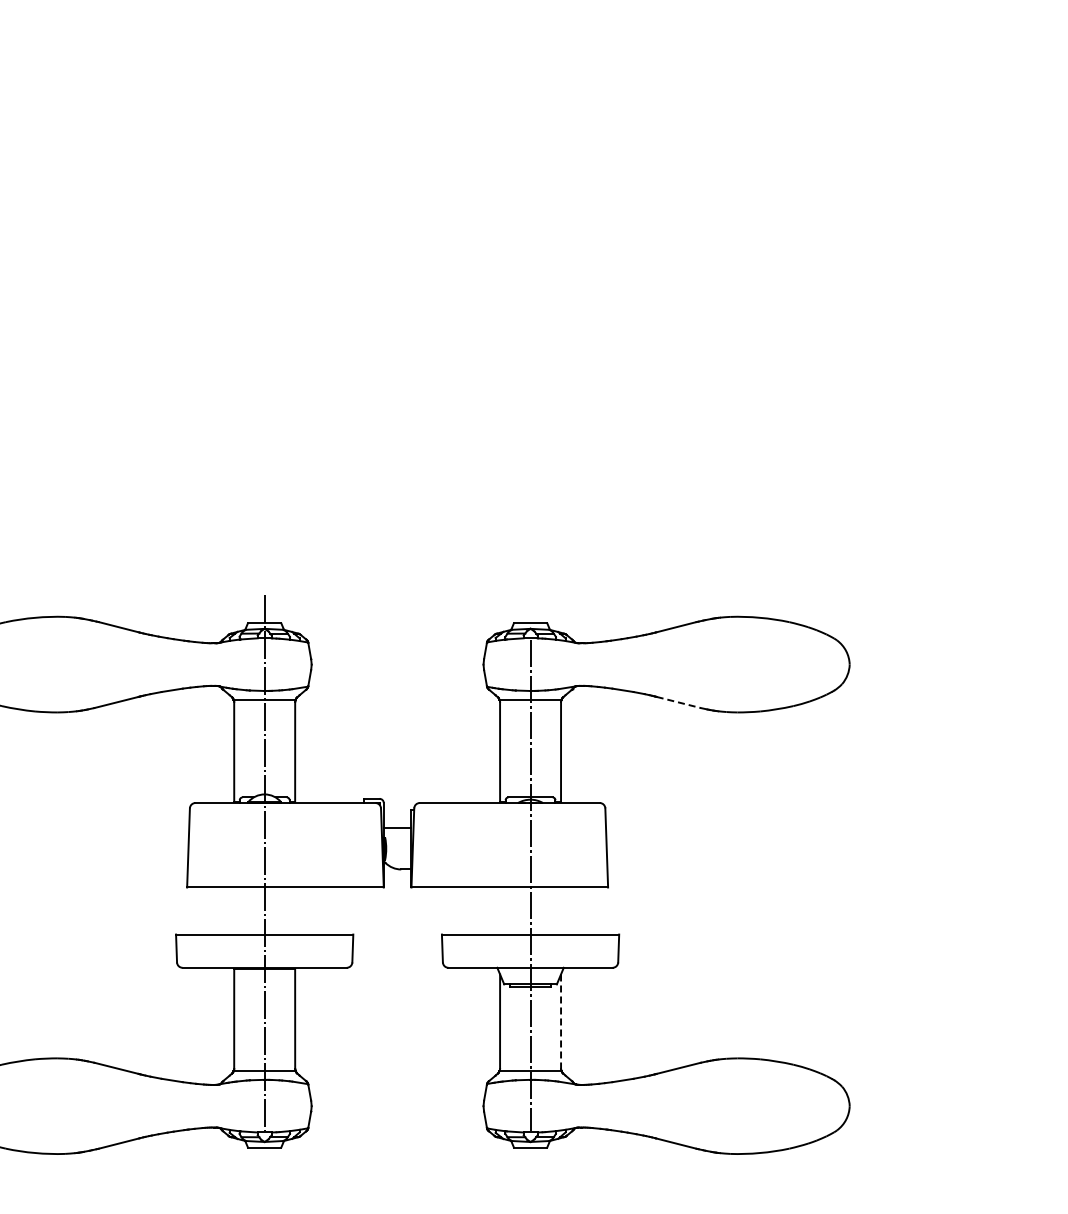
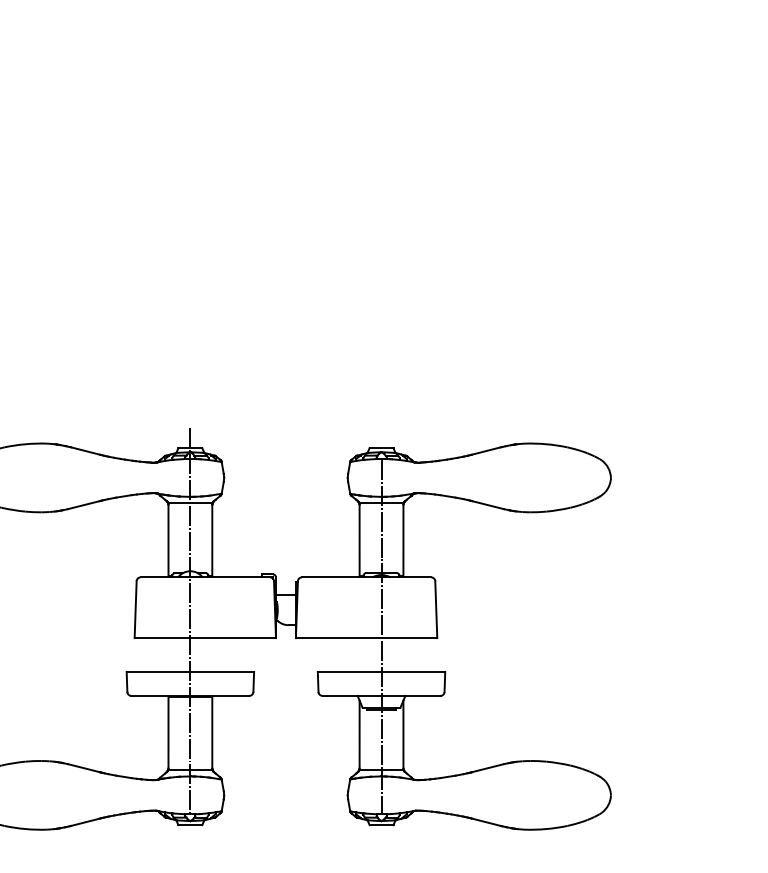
line: (678, 702) -> (487, 505), dashed -> solid
line: (561, 1021) -> (403, 734), dashed -> solid

